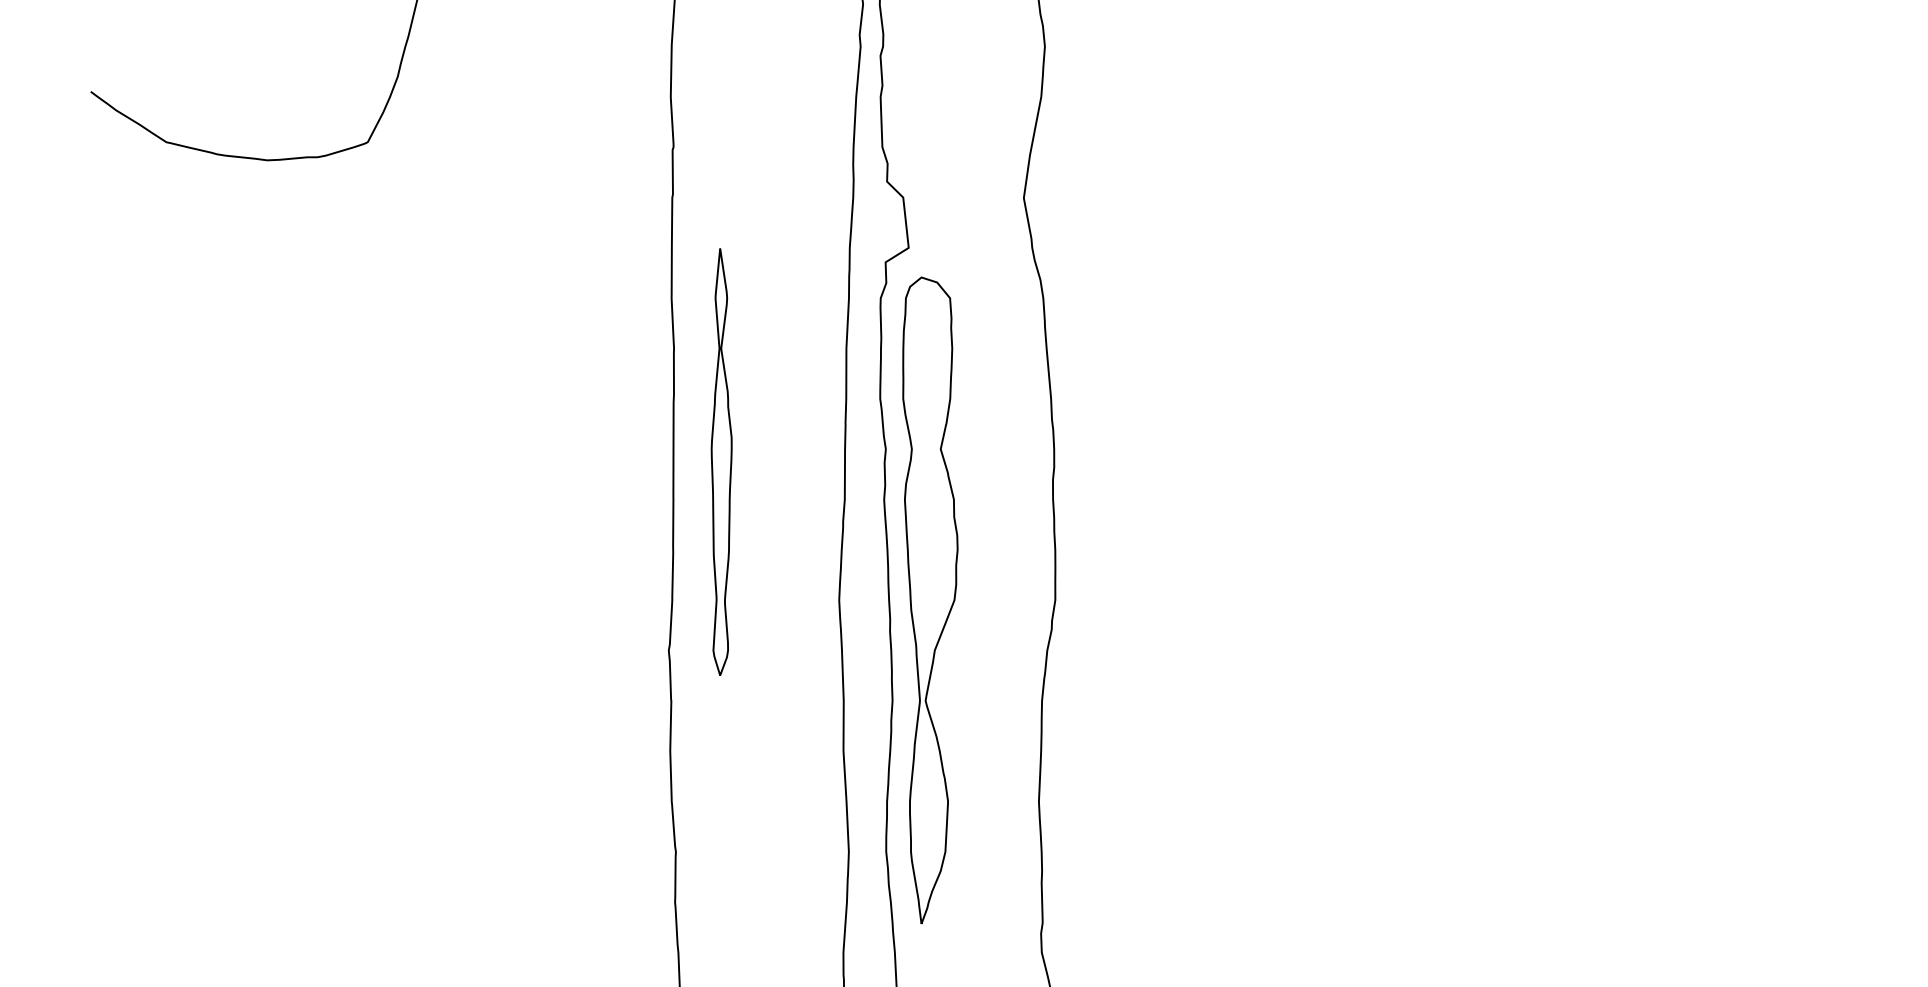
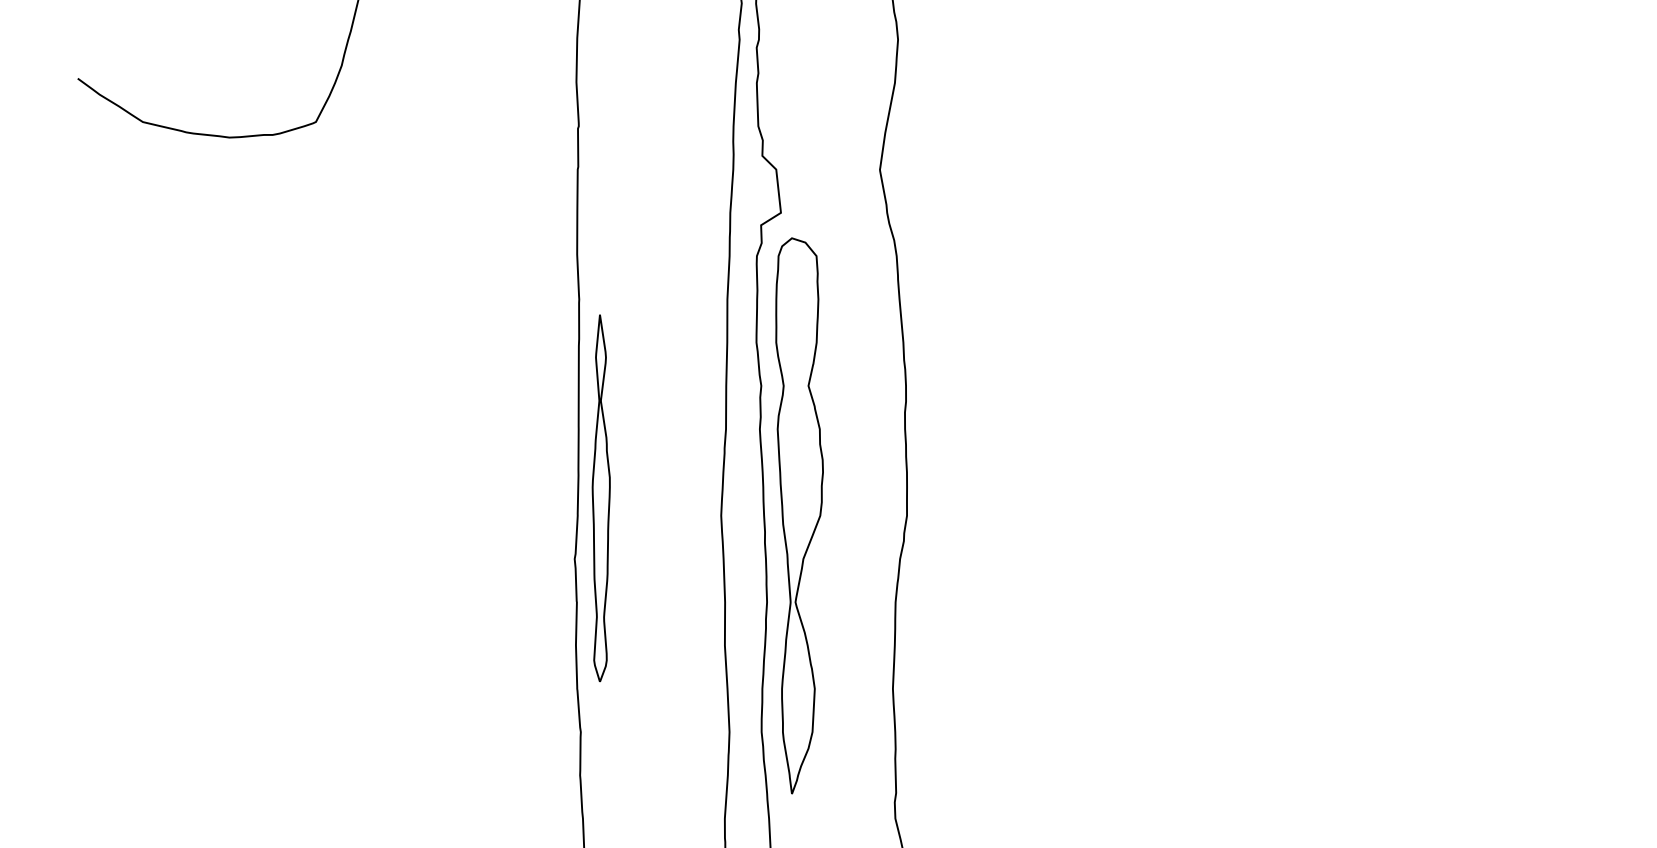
part: (721, 461) -> (601, 497), moved

